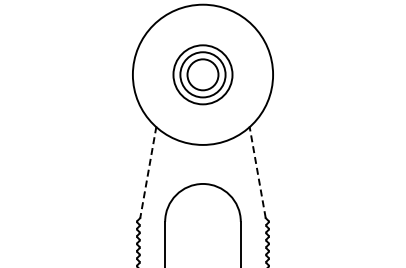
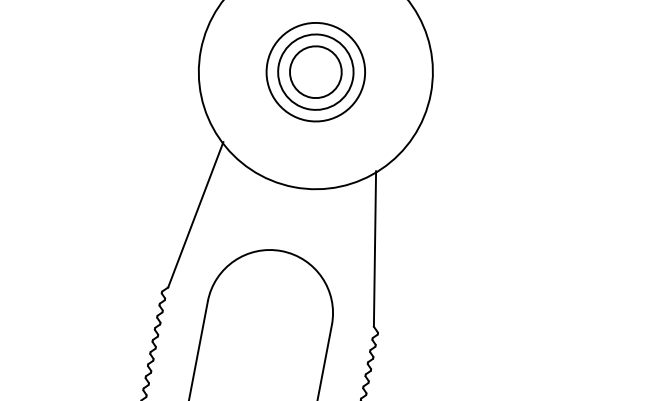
line: (148, 172) -> (195, 215), dashed -> solid
line: (257, 172) -> (374, 249), dashed -> solid

